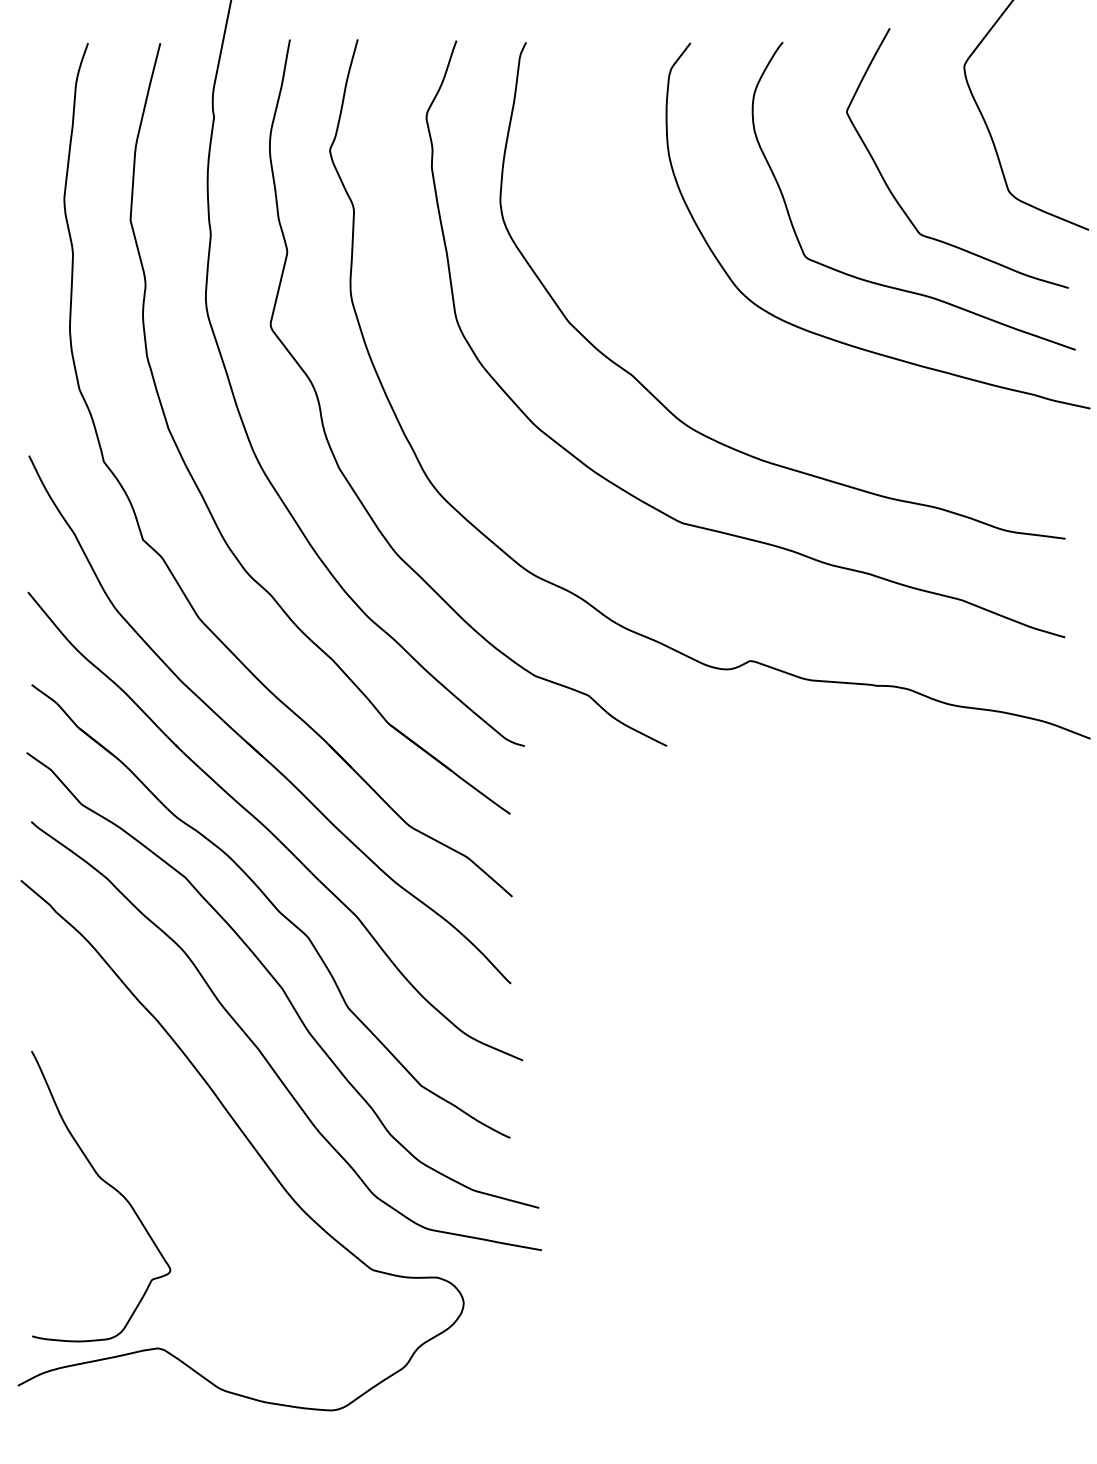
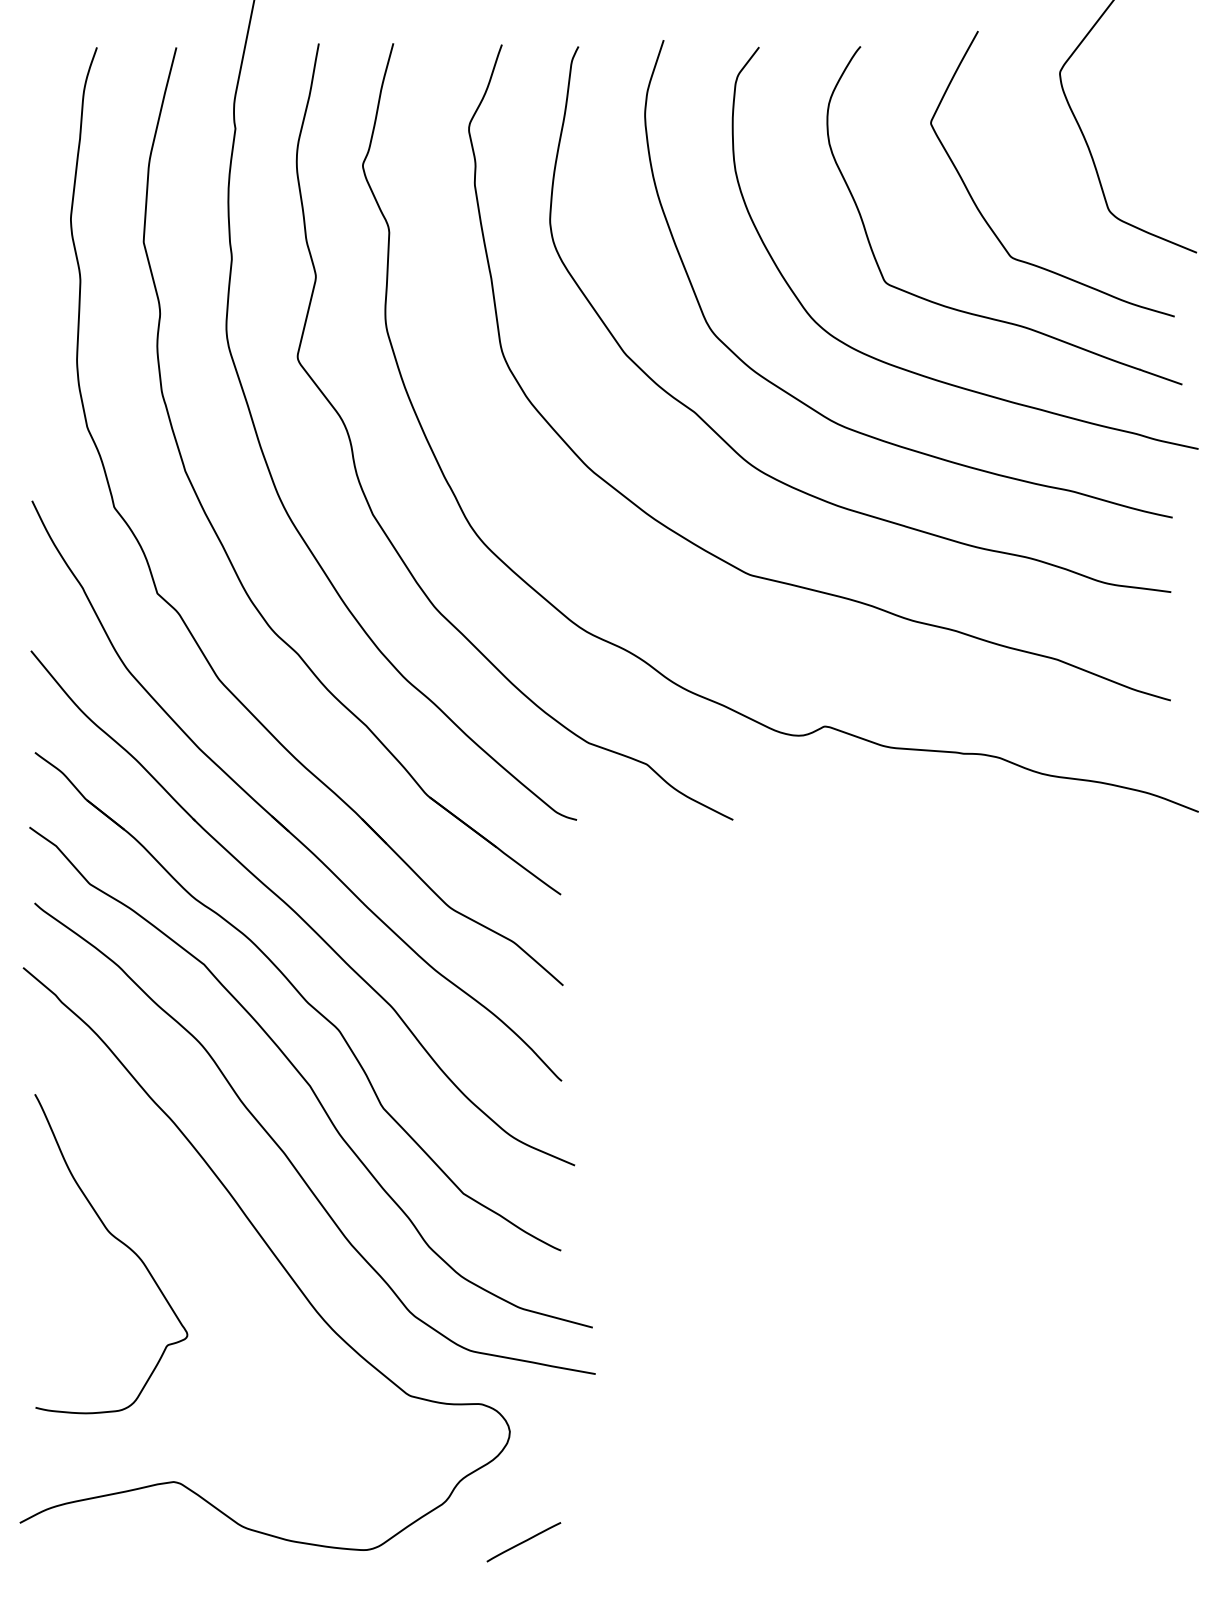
curve: (777, 390) -> (854, 429), added
curve: (110, 1186) -> (121, 1243), moved
line: (476, 1403) -> (523, 1542), added

